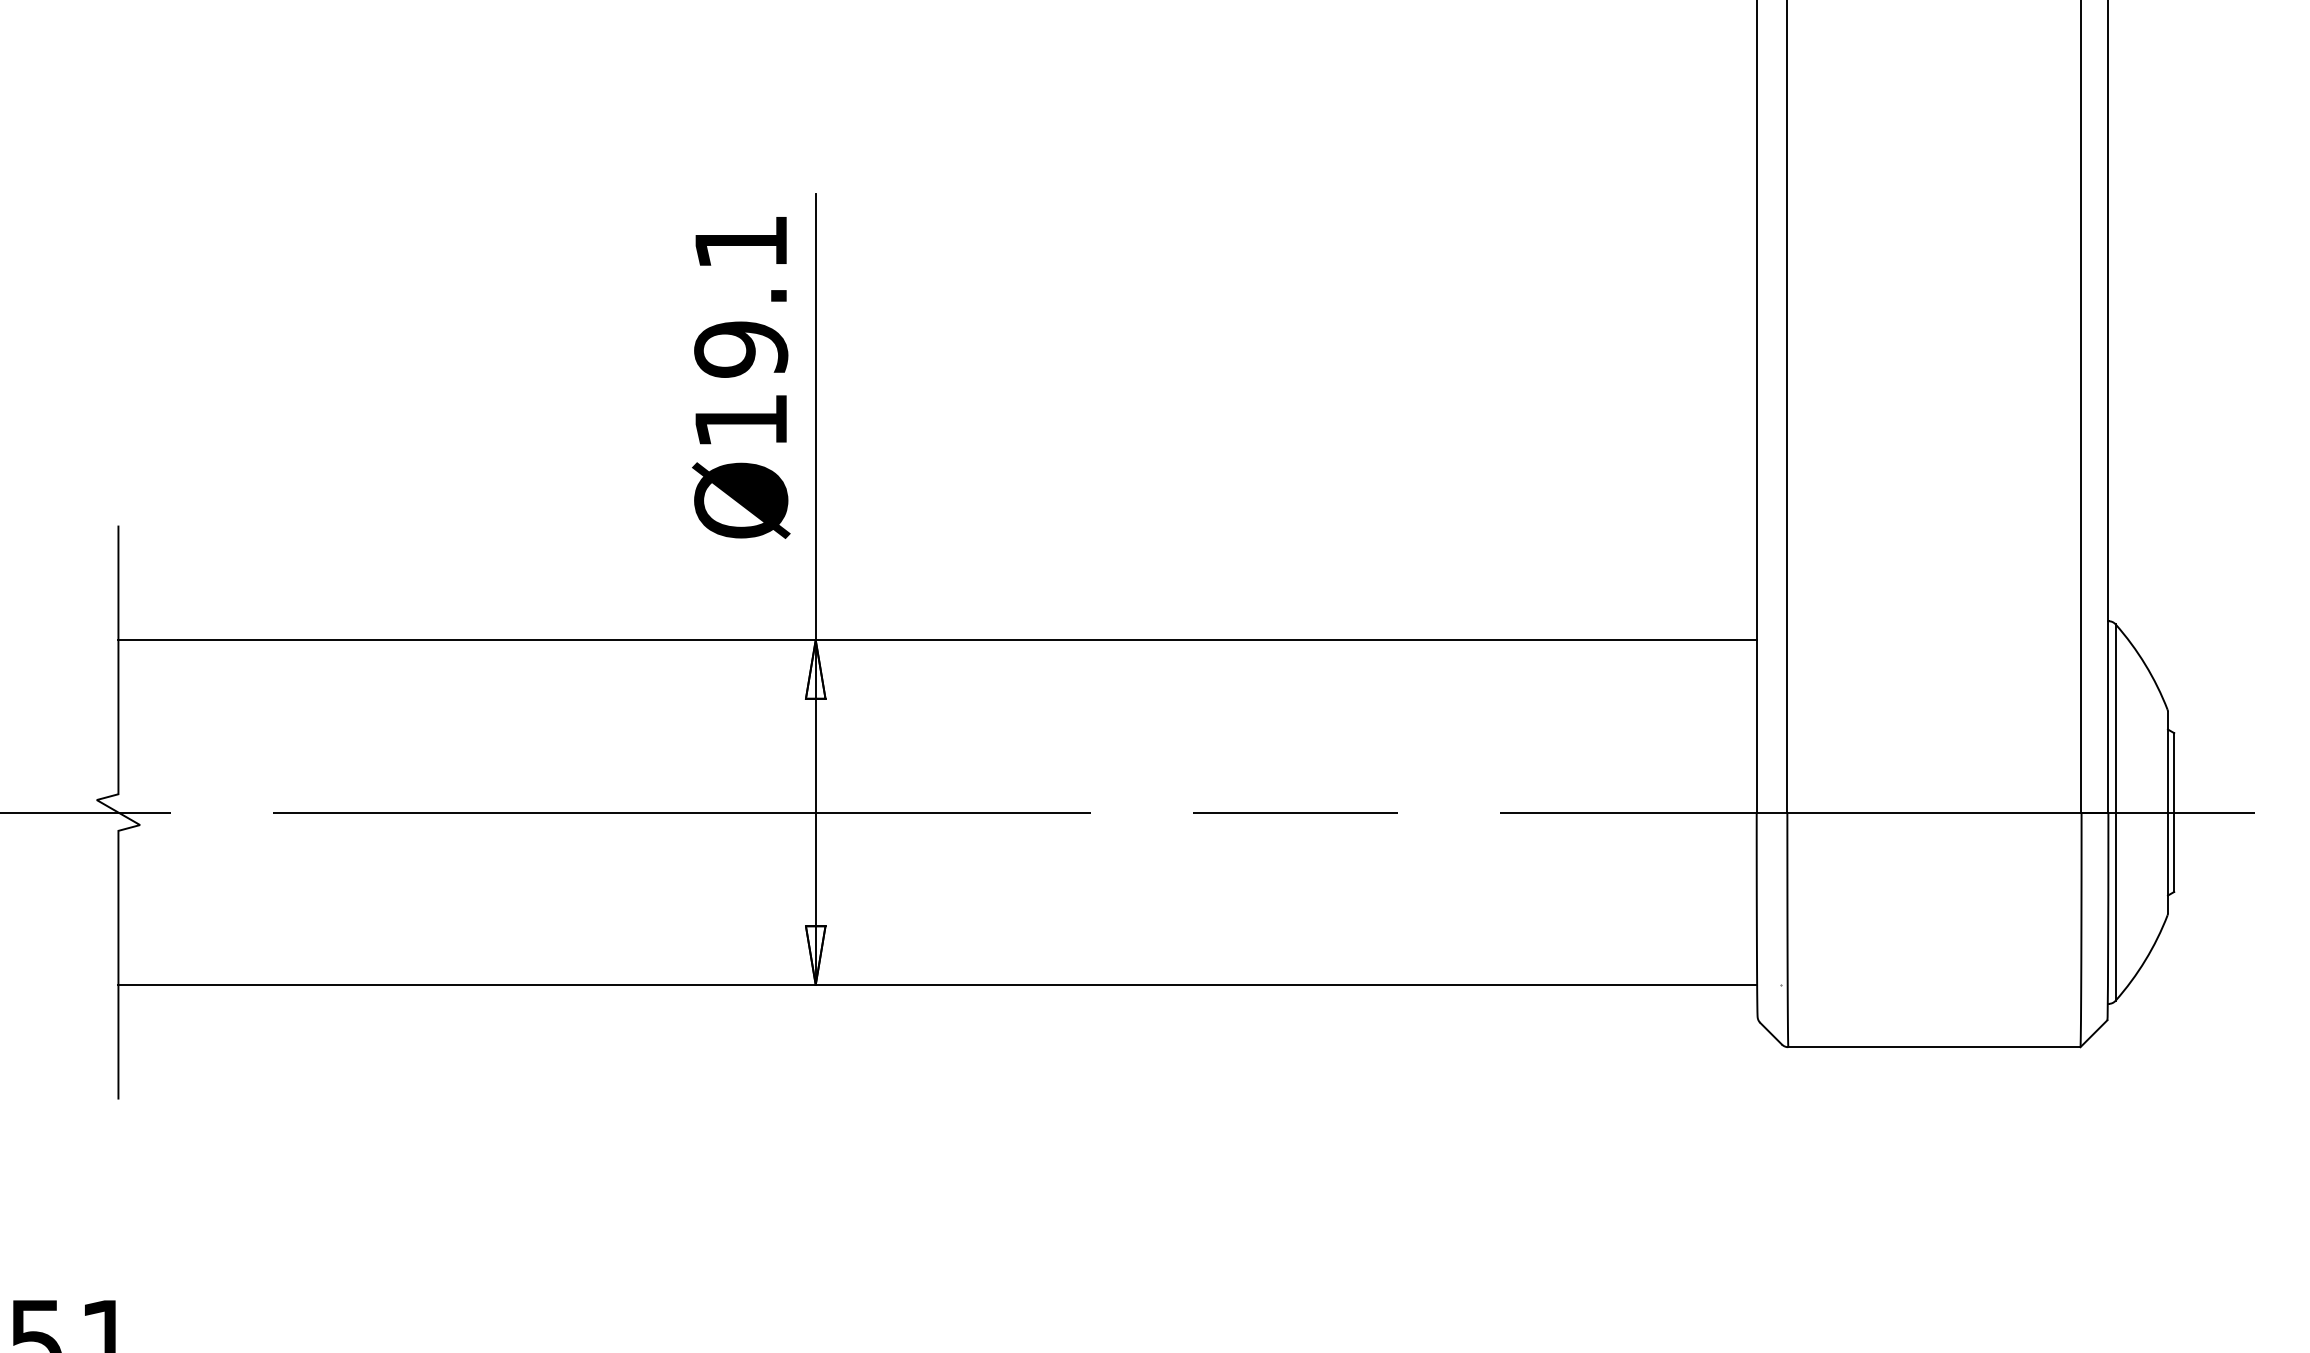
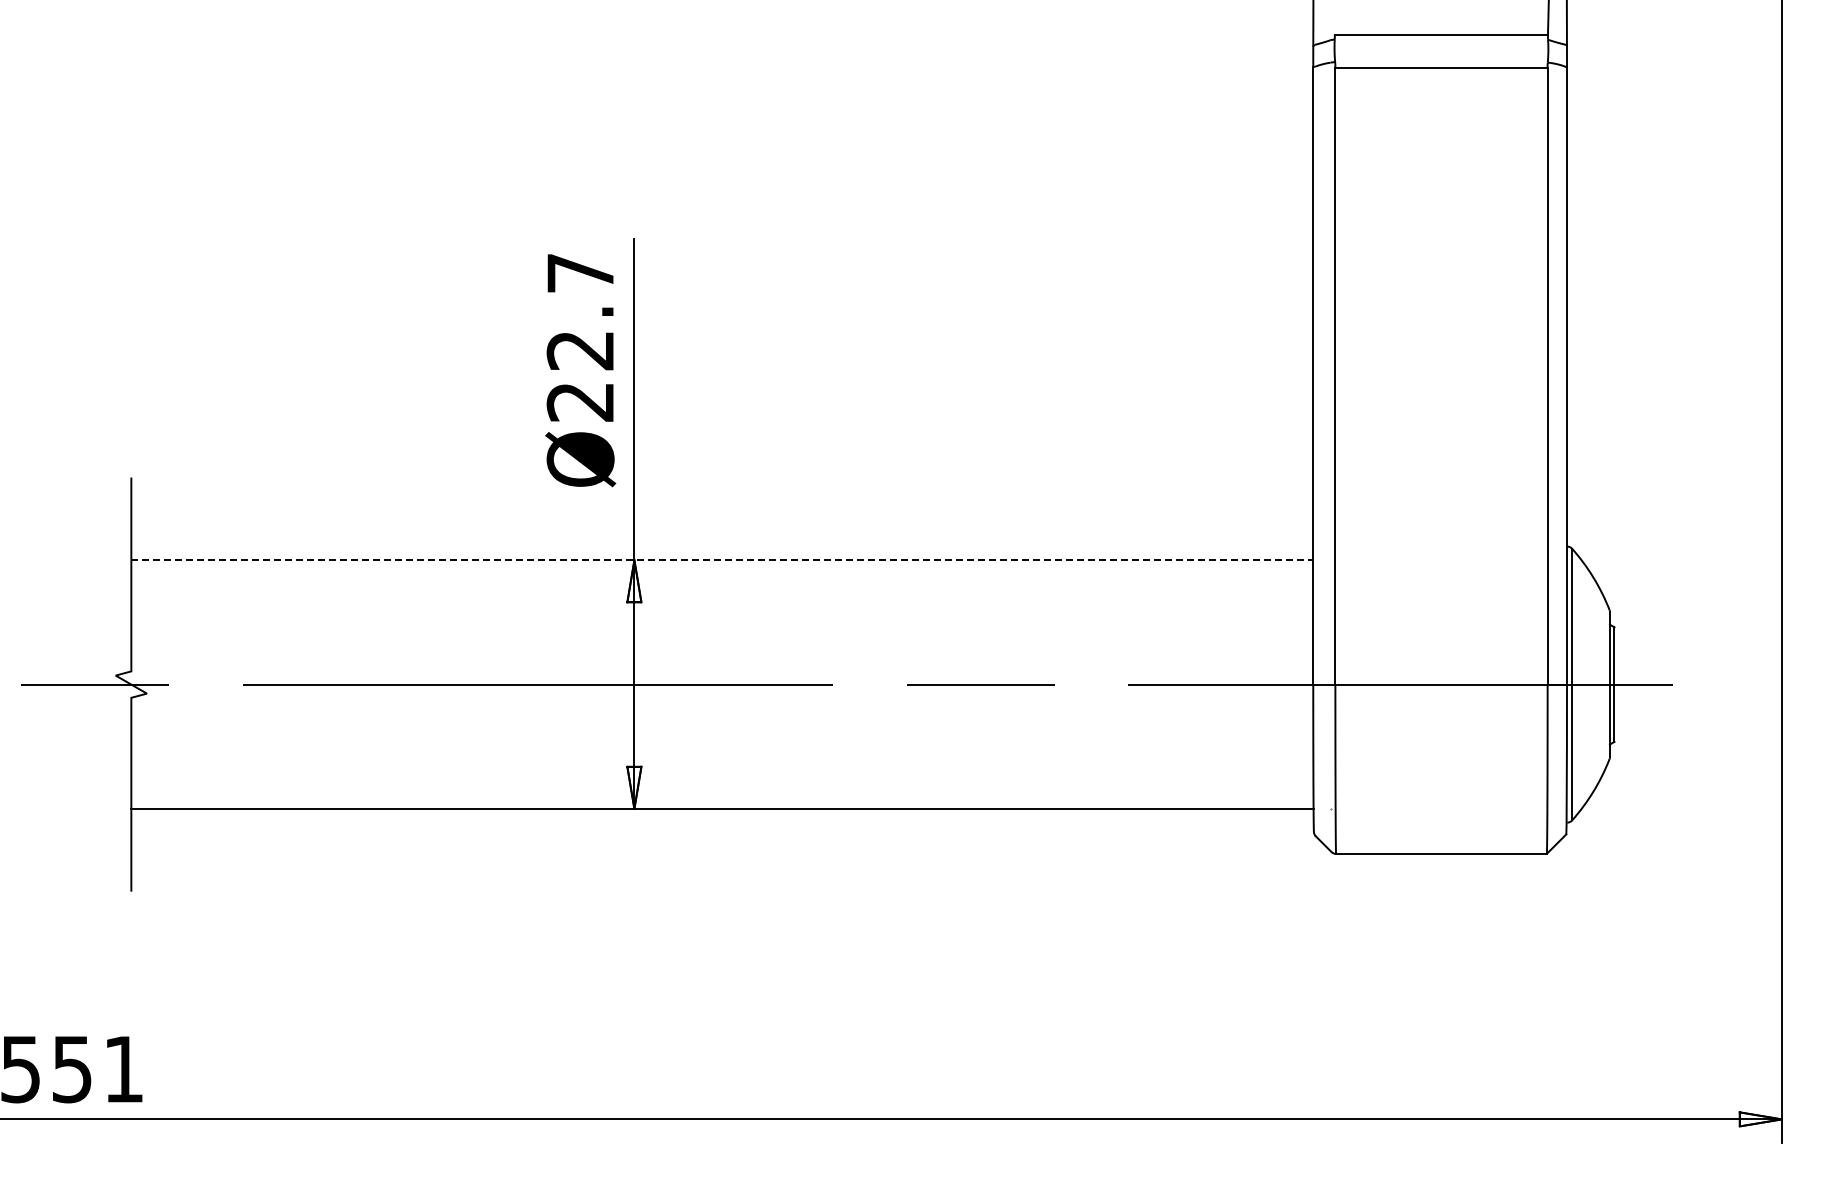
text: (741, 331) -> (580, 337), 19.1 -> 22.7
line: (937, 640) -> (722, 560), solid -> dashed

